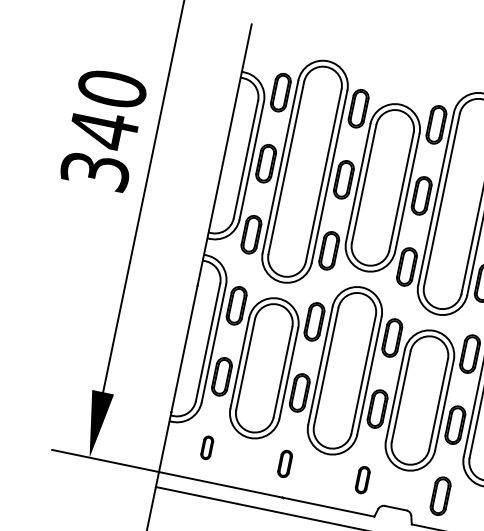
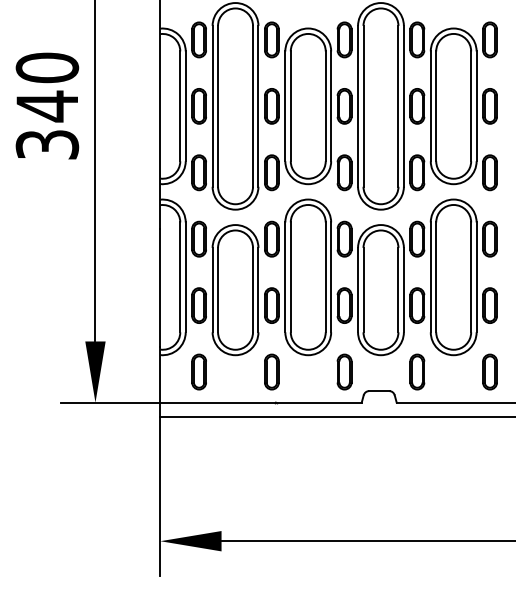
part: (206, 447) -> (198, 371), size x1.67
part: (284, 463) -> (271, 371), size x1.43
part: (362, 479) -> (344, 371), size x1.43

